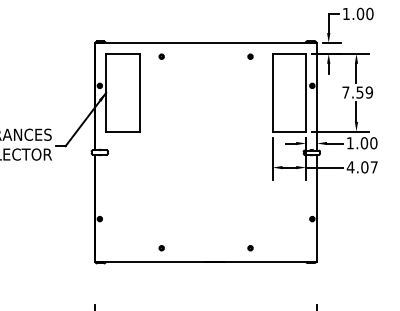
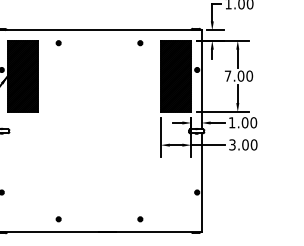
hatch: (122, 92) -> (22, 76), added
hatch: (289, 92) -> (176, 76), added
text: (364, 92) -> (245, 76), 7.59 -> 7.00
text: (361, 167) -> (242, 145), 4.07 -> 3.00

